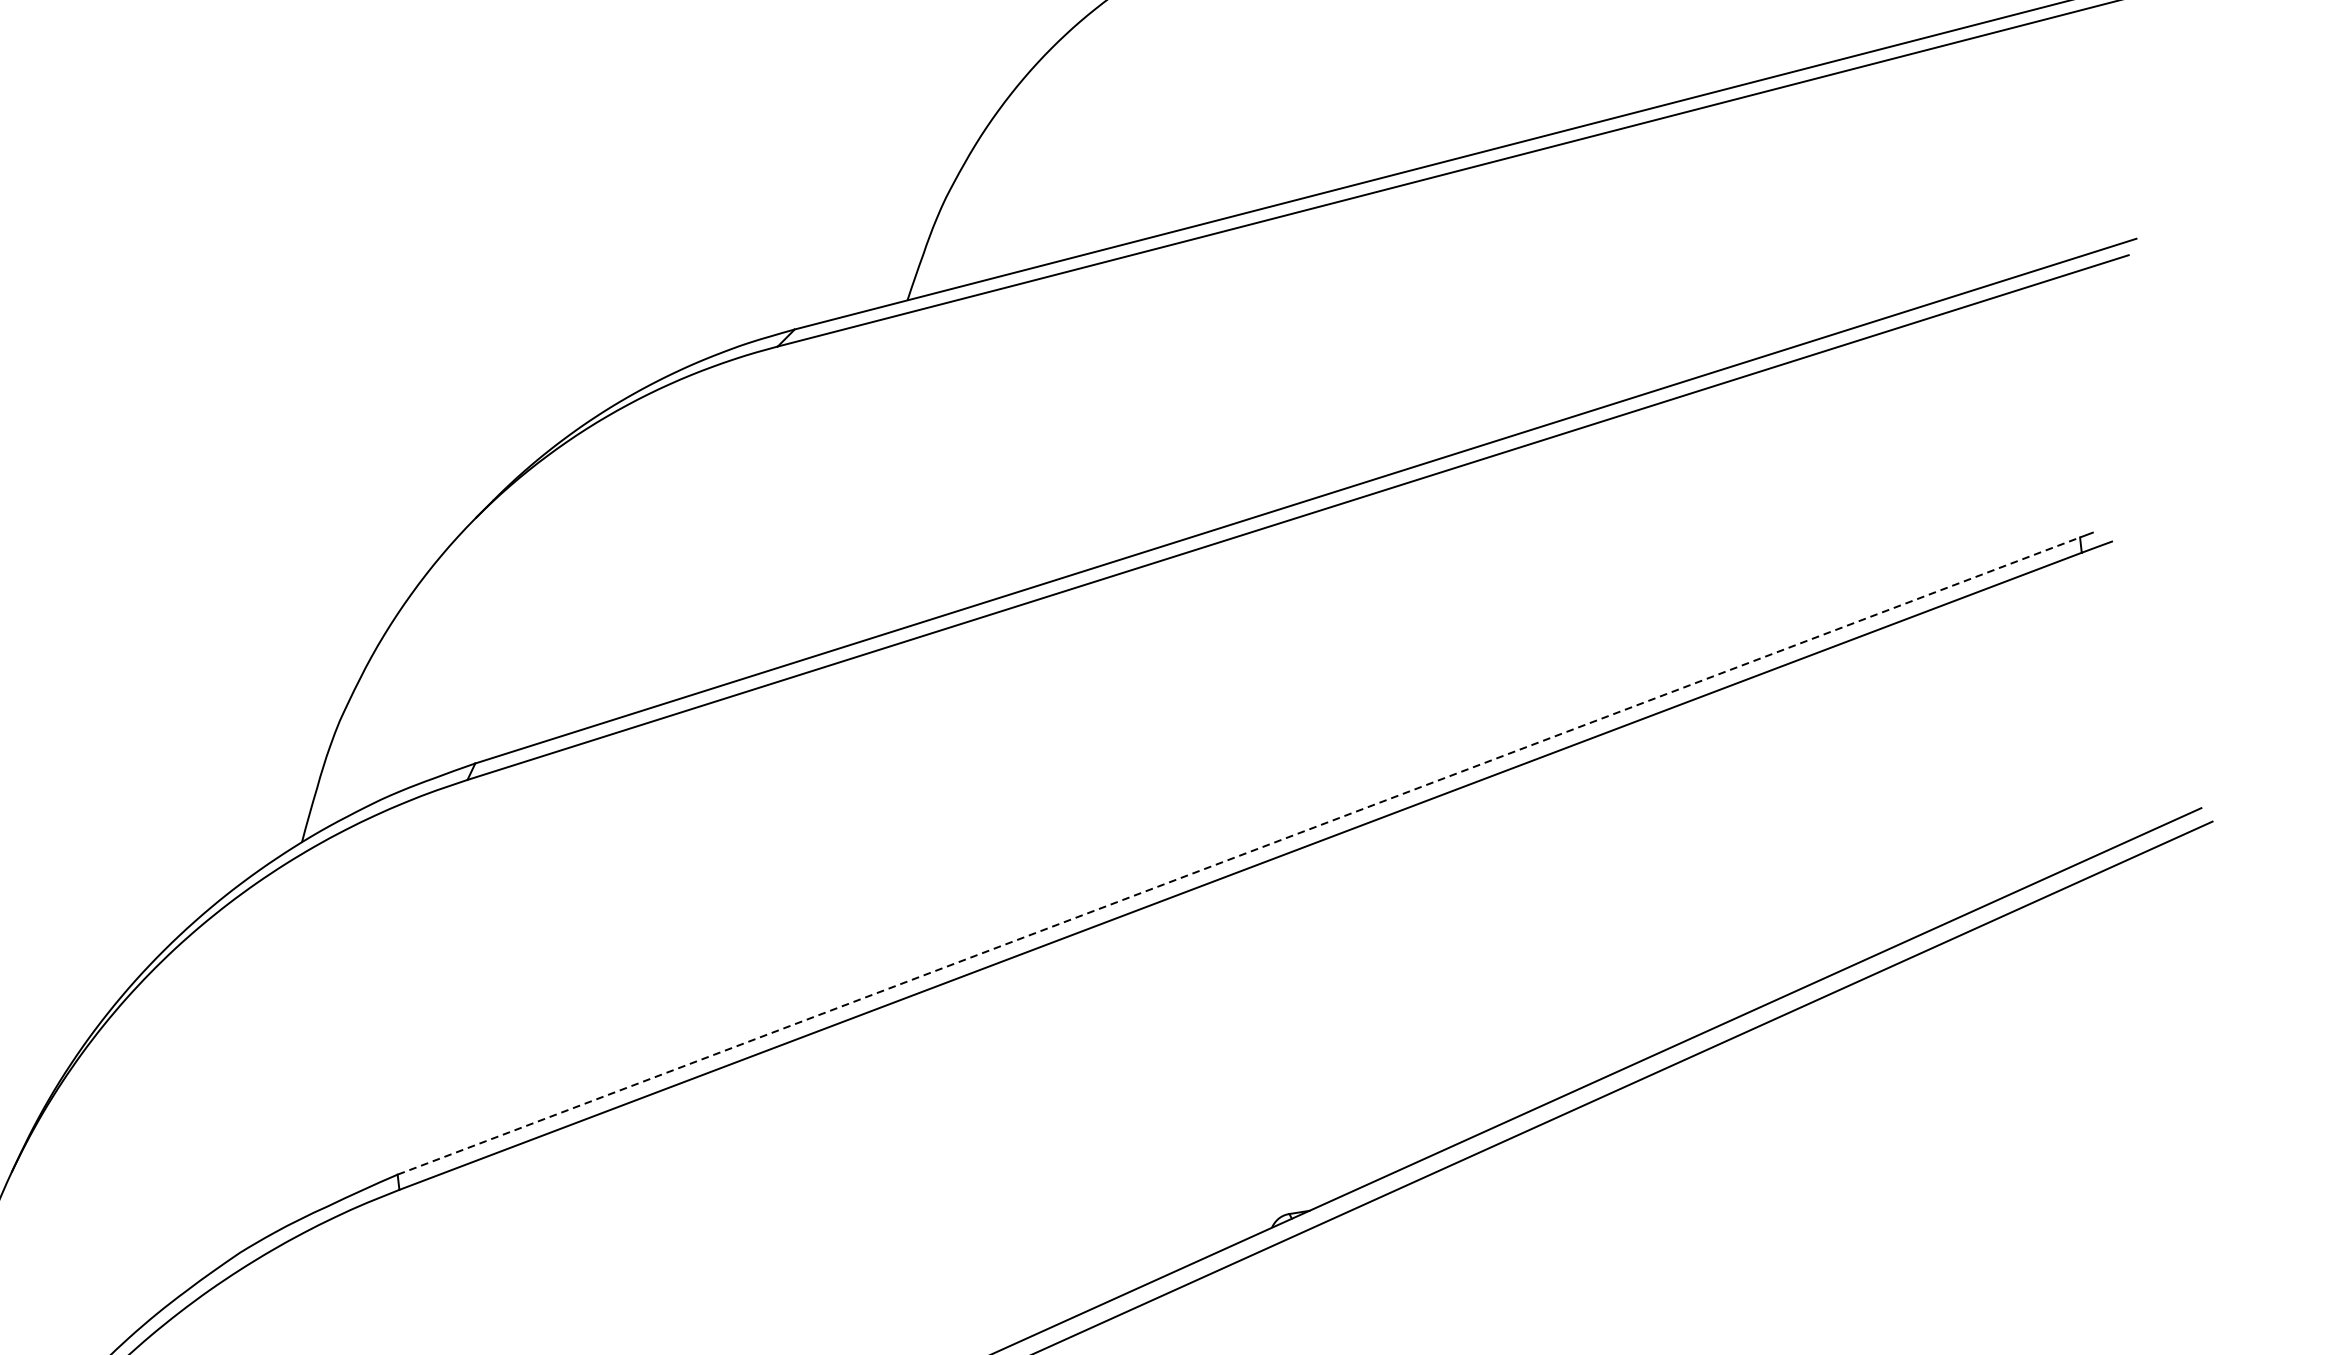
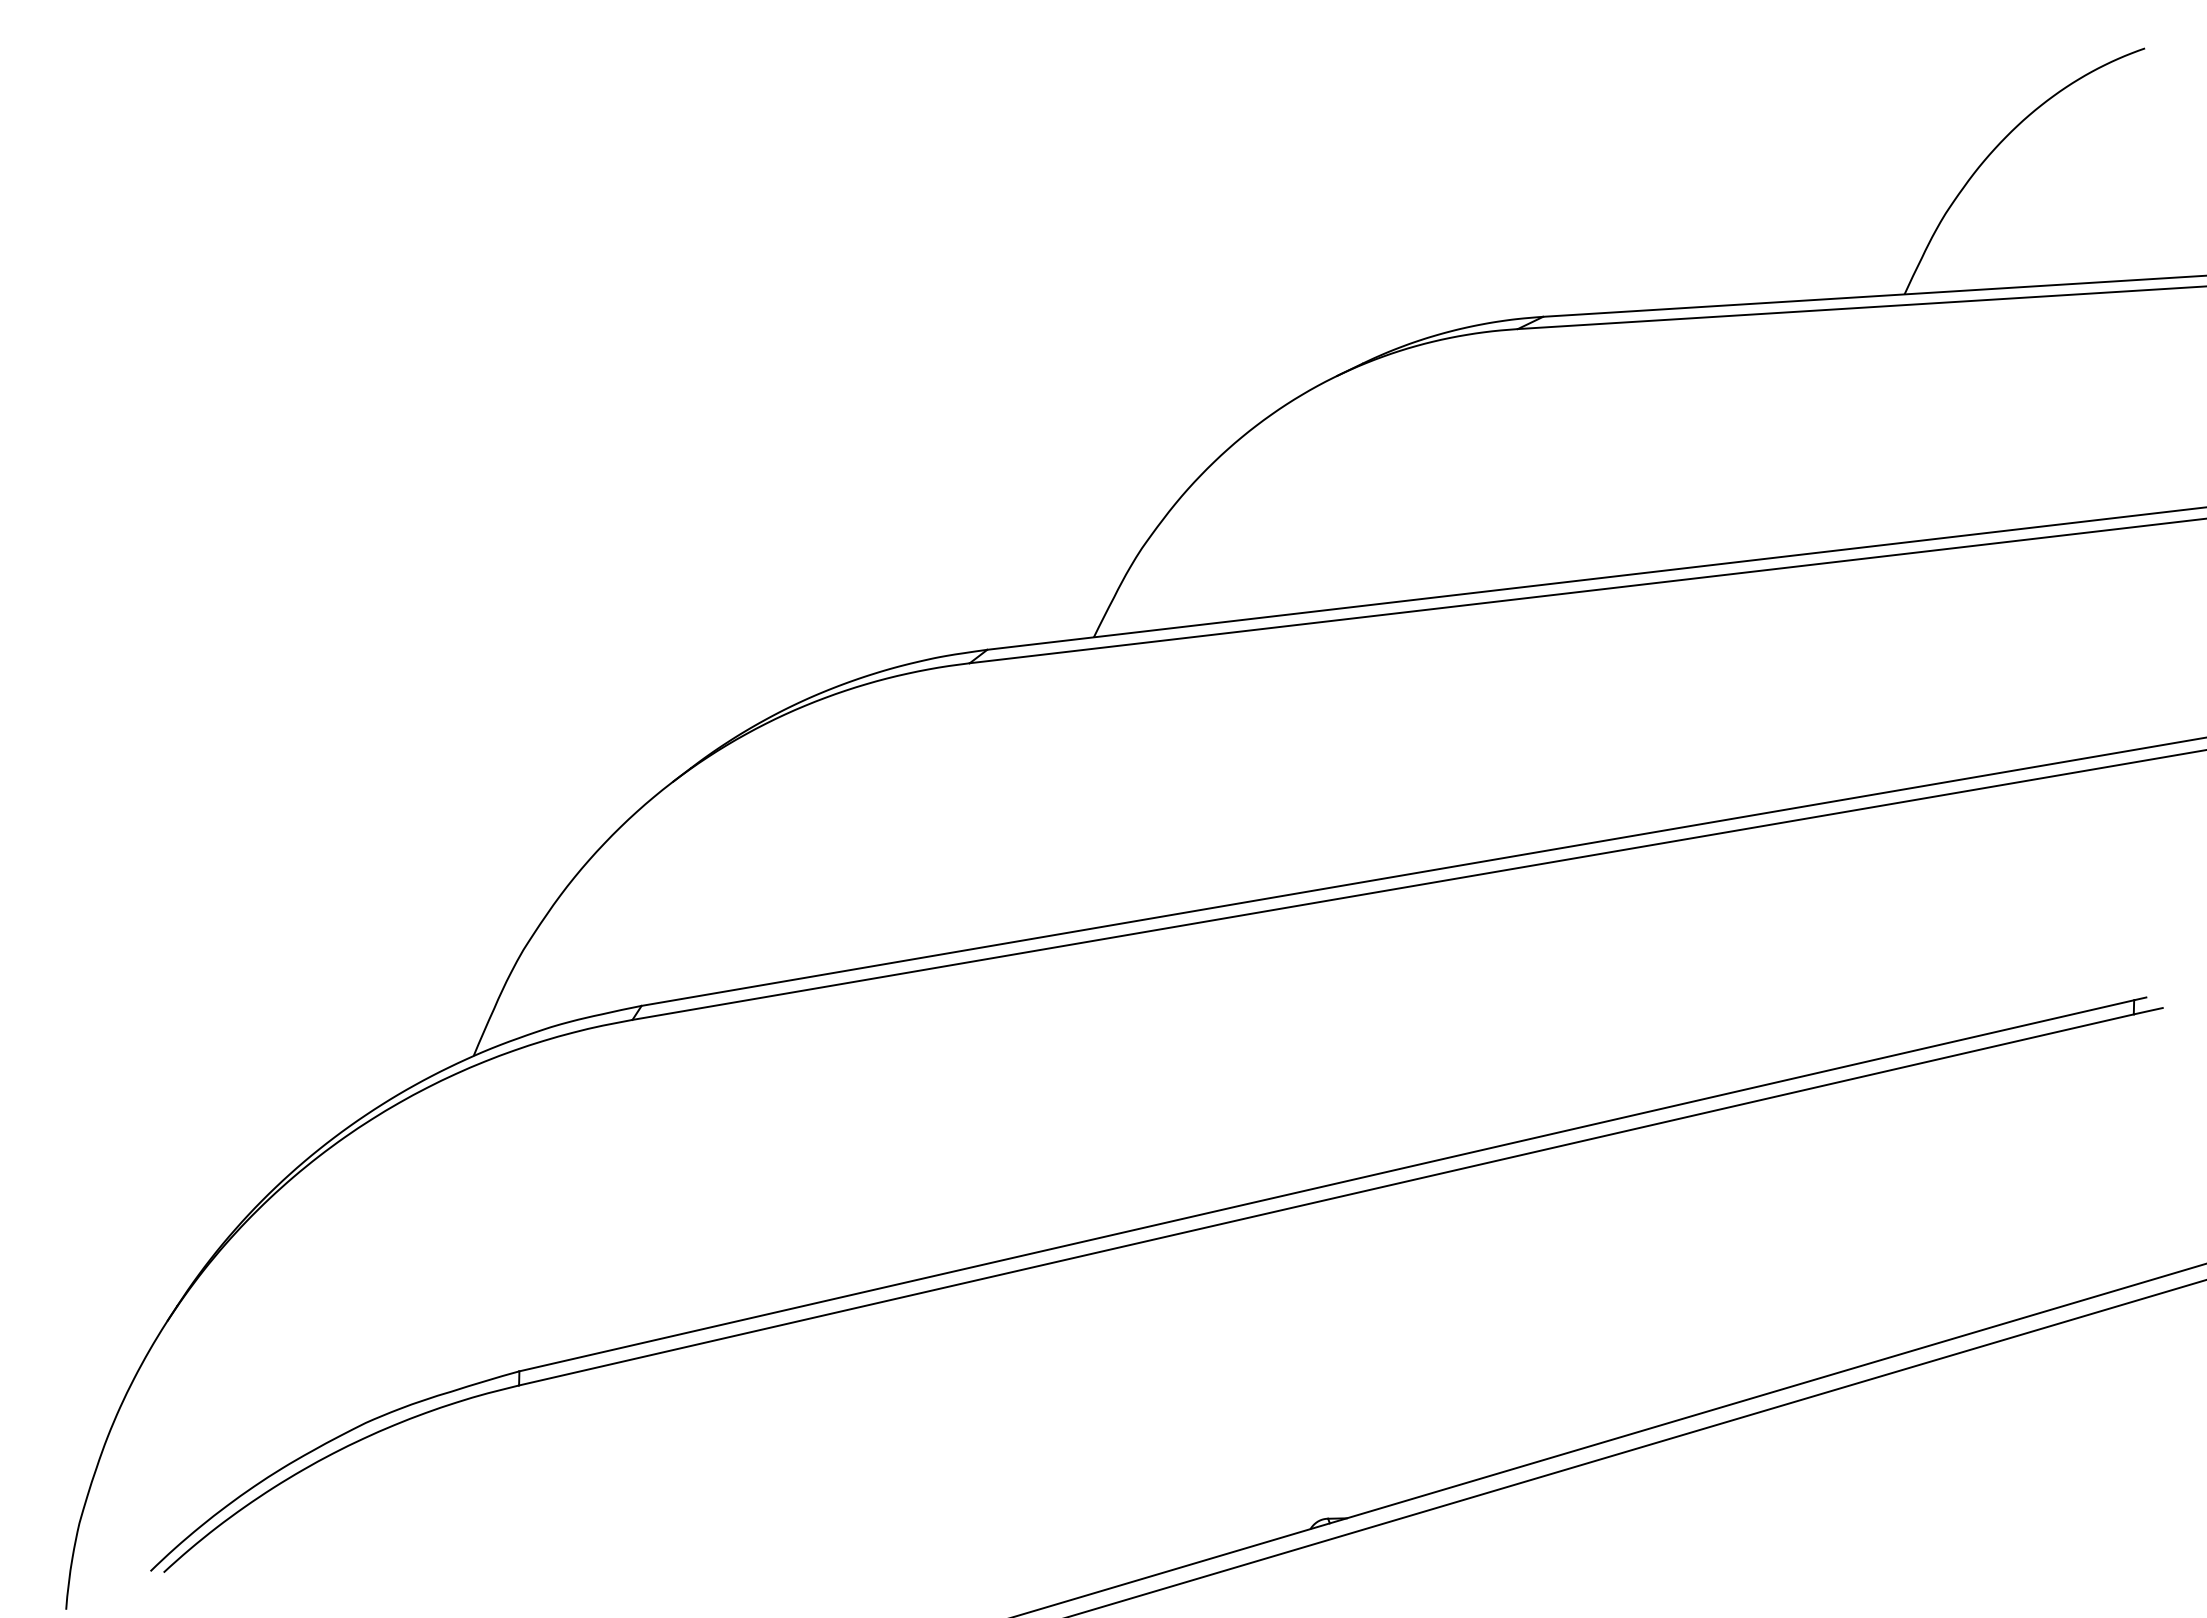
line: (1239, 855) -> (1327, 1185), dashed -> solid

